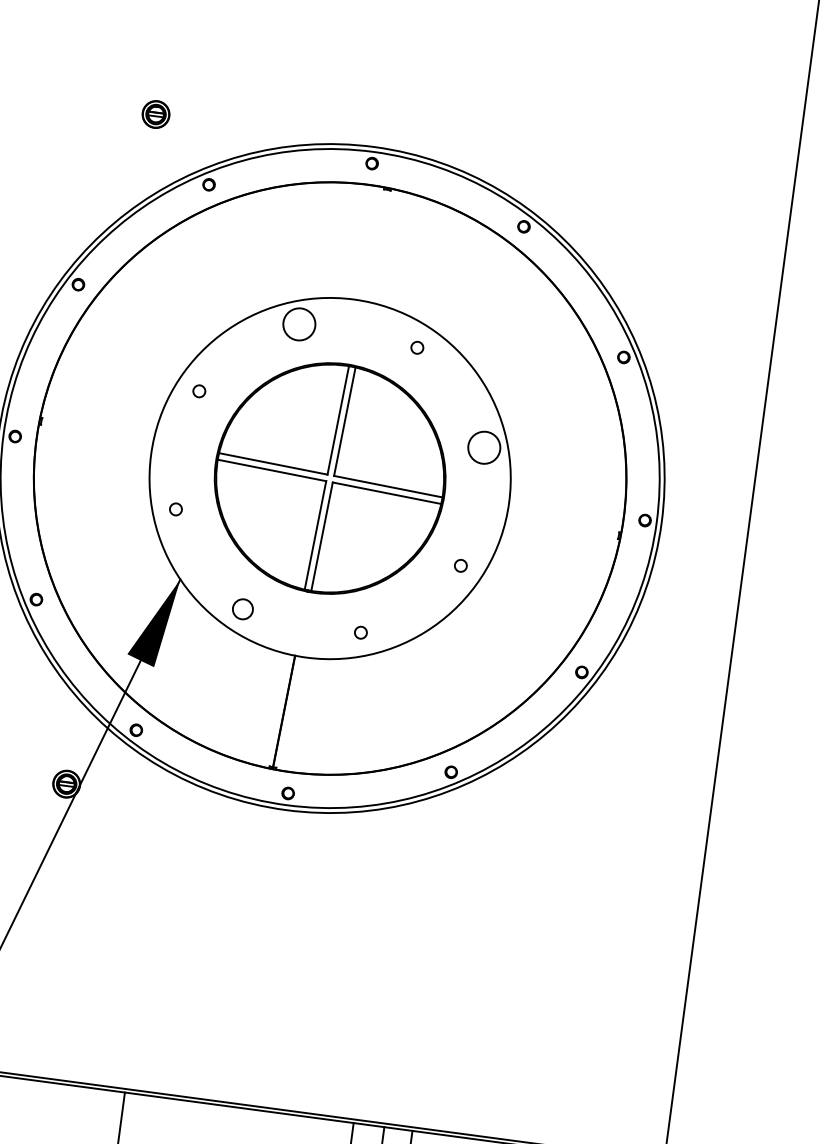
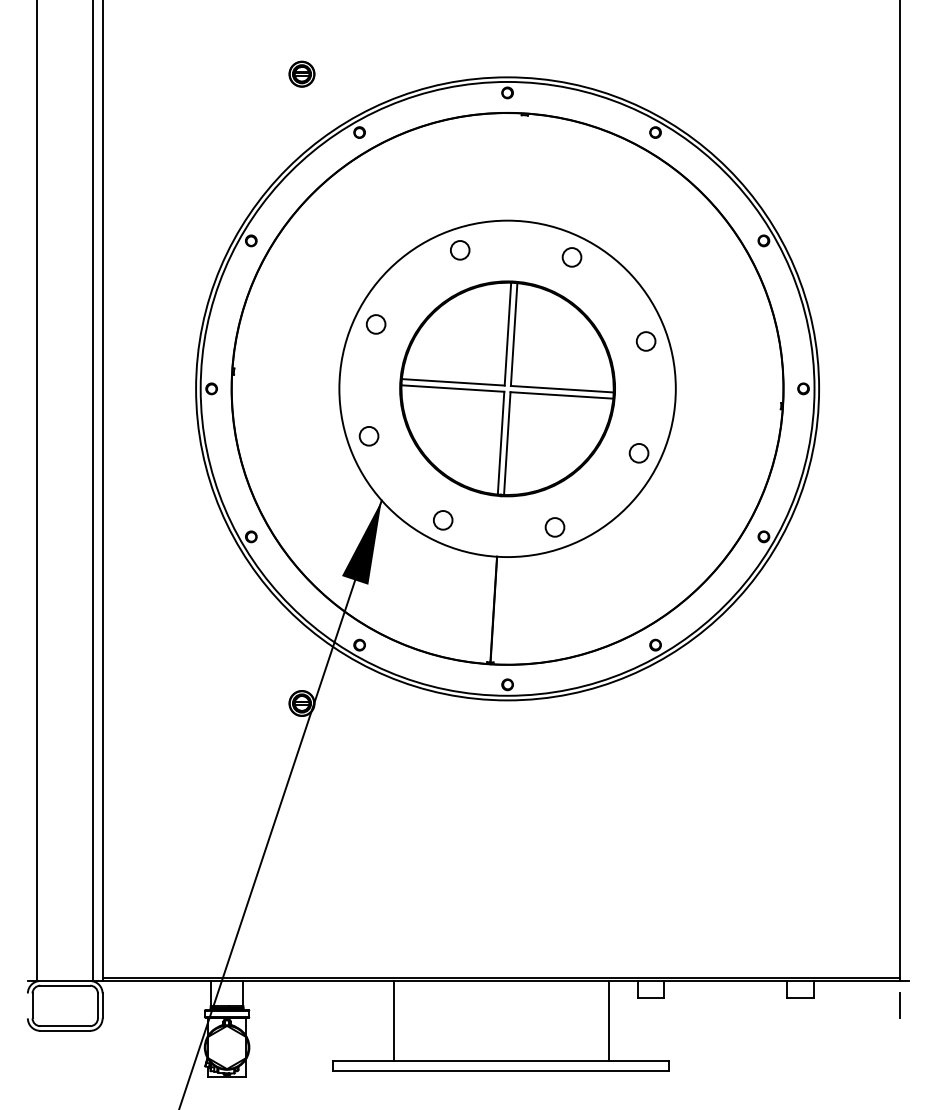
circle: (298, 324) -> (459, 250), size x0.62
circle: (416, 347) -> (571, 257), size x1.67
circle: (198, 391) -> (375, 324), size x1.67
circle: (483, 447) -> (645, 341), size x0.62
circle: (175, 509) -> (368, 436), size x1.67
circle: (460, 565) -> (638, 453), size x1.67
circle: (360, 632) -> (554, 527), size x1.67

